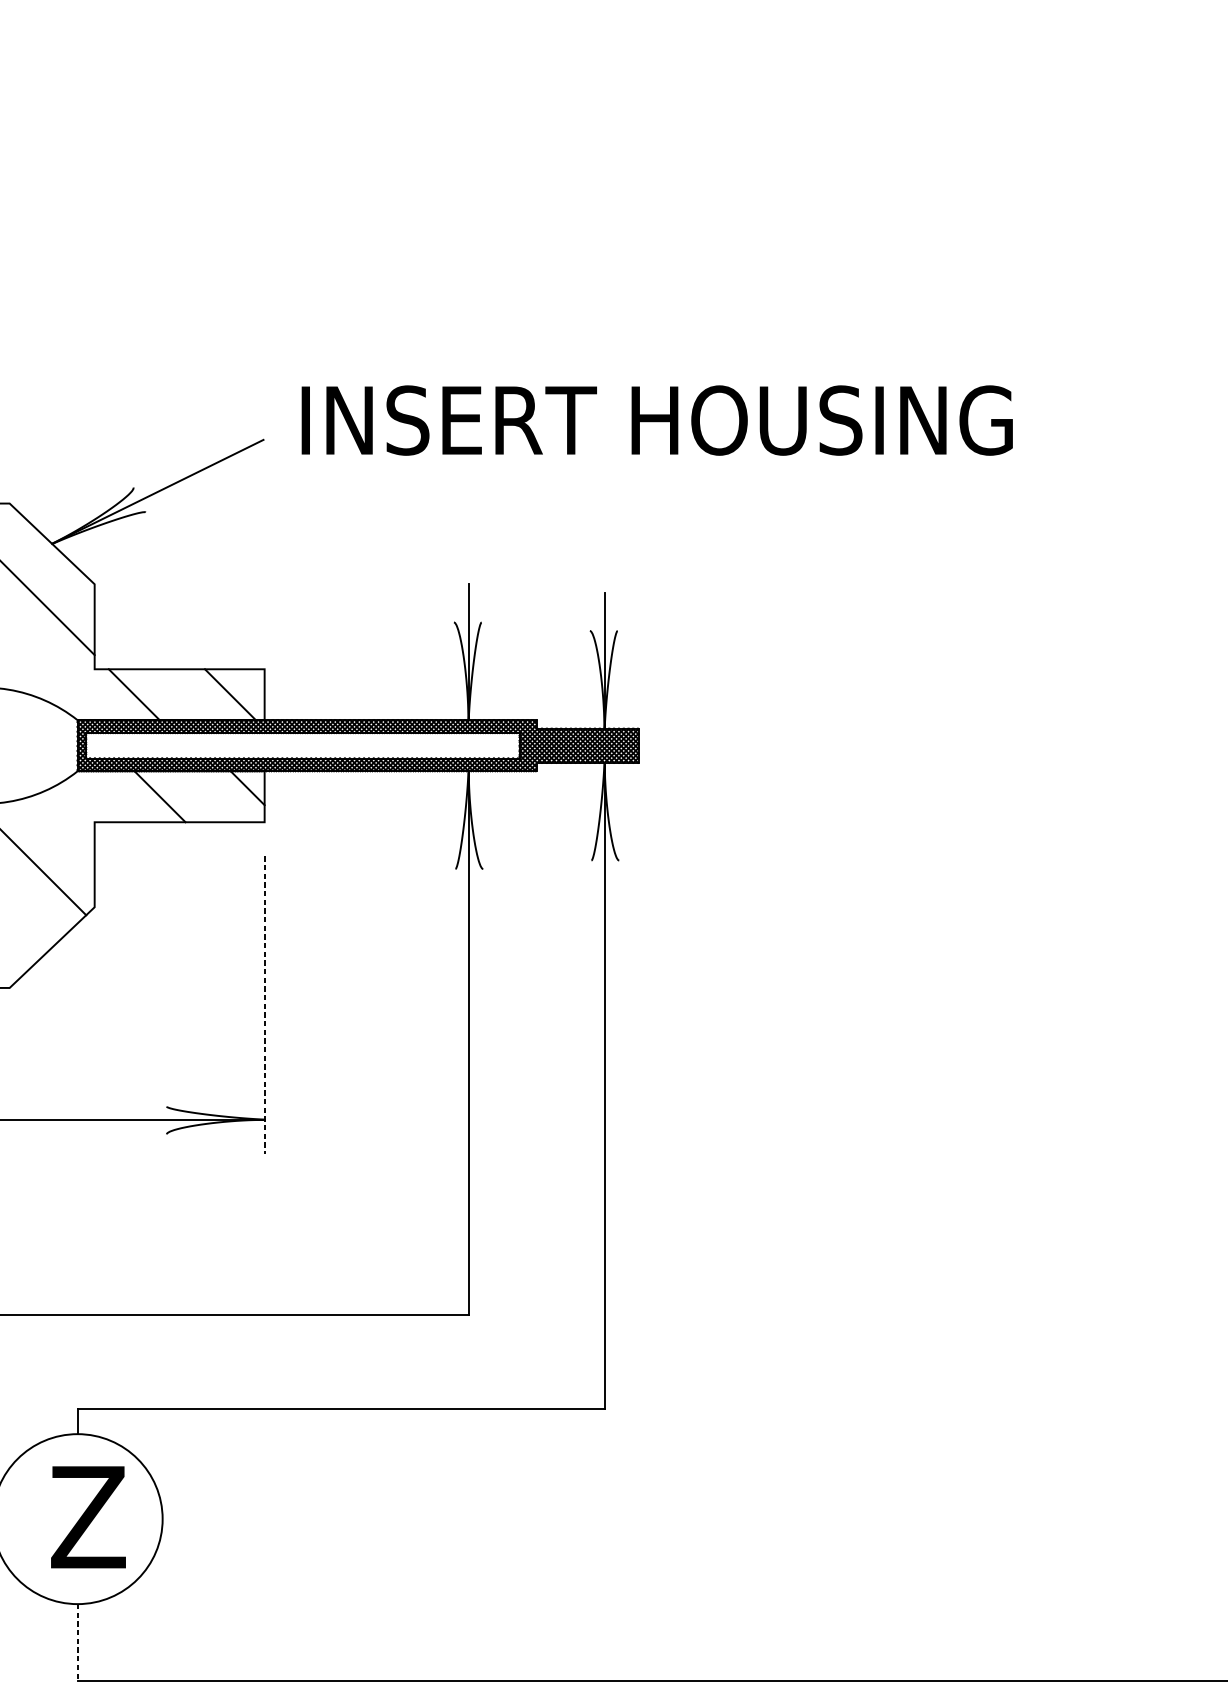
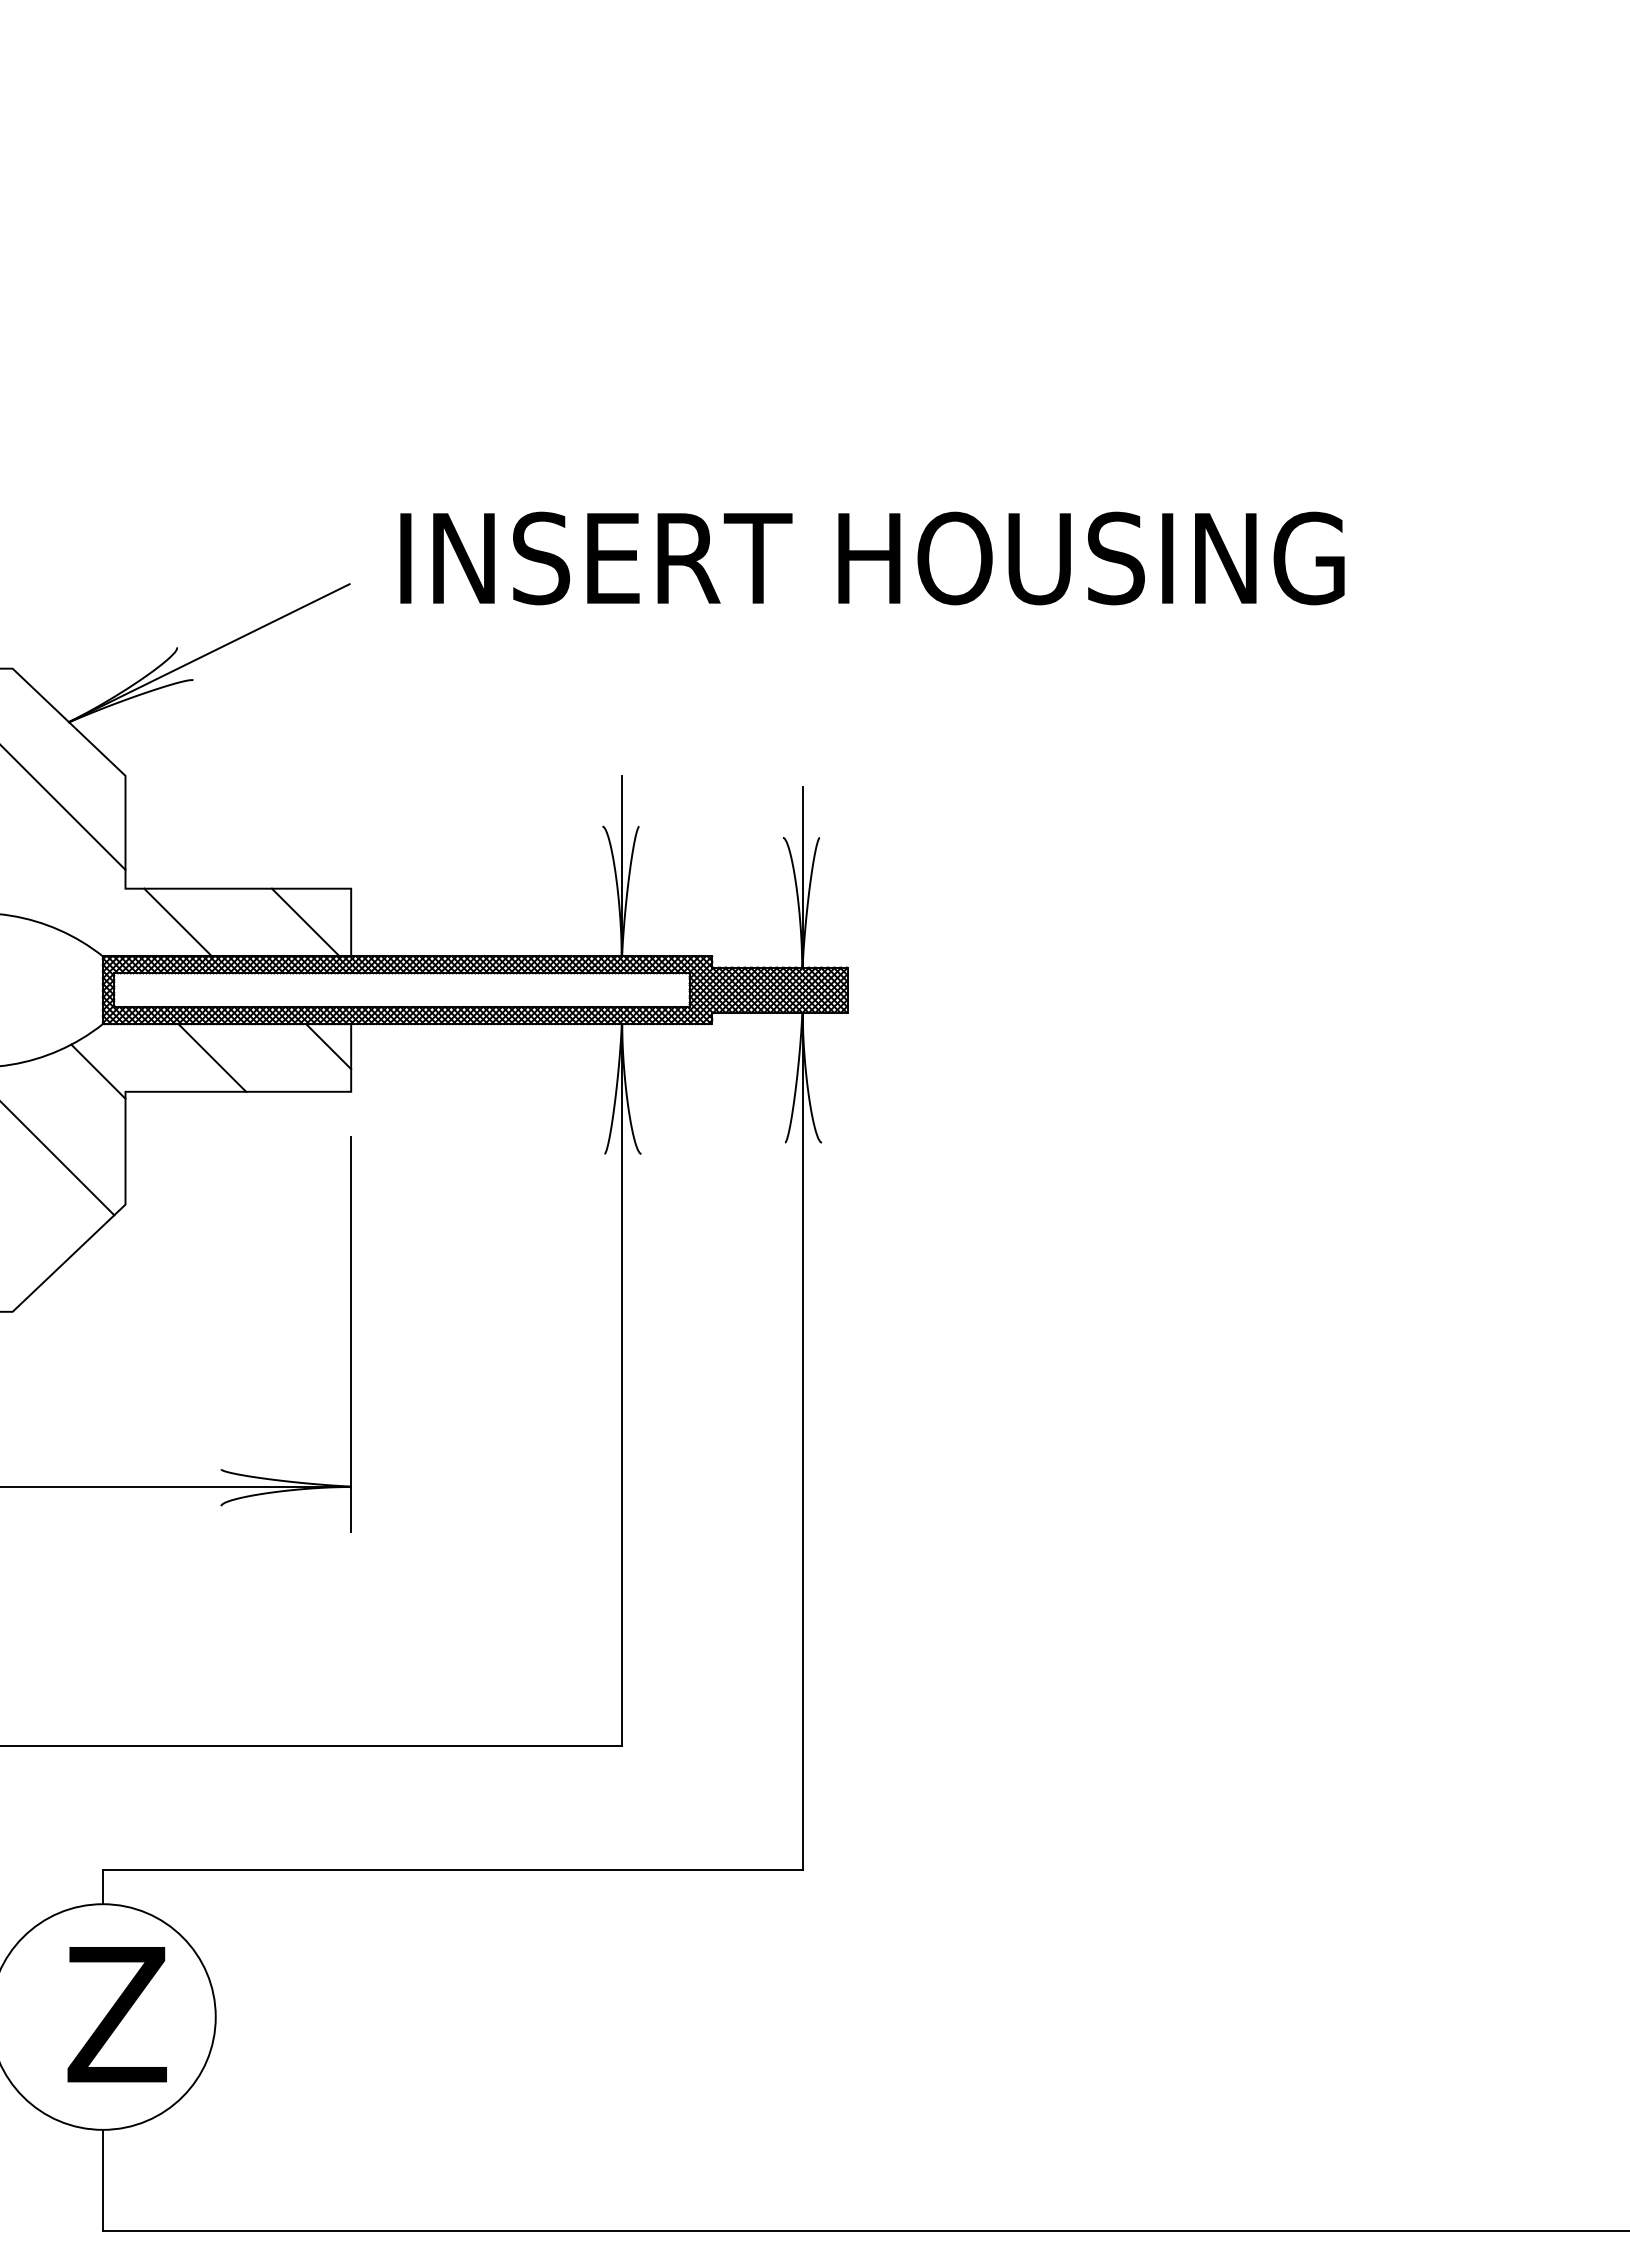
line: (74, 806) -> (98, 1071), added
line: (264, 1005) -> (351, 1334), dashed -> solid
line: (77, 1642) -> (102, 2180), dashed -> solid

